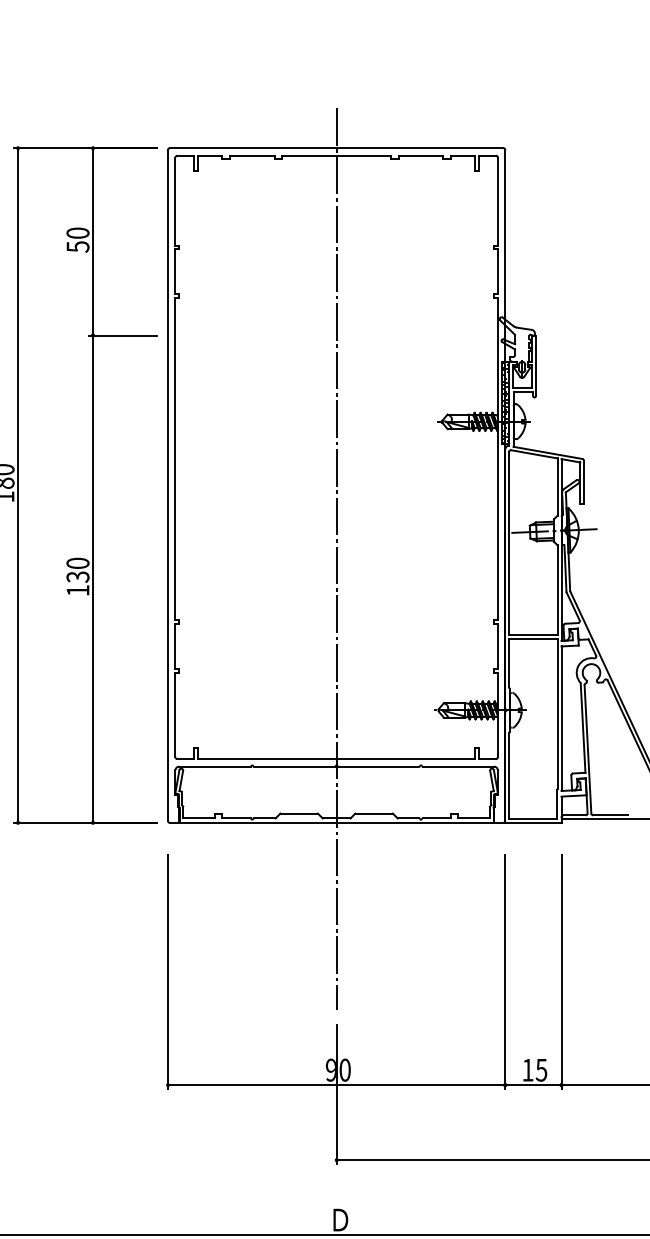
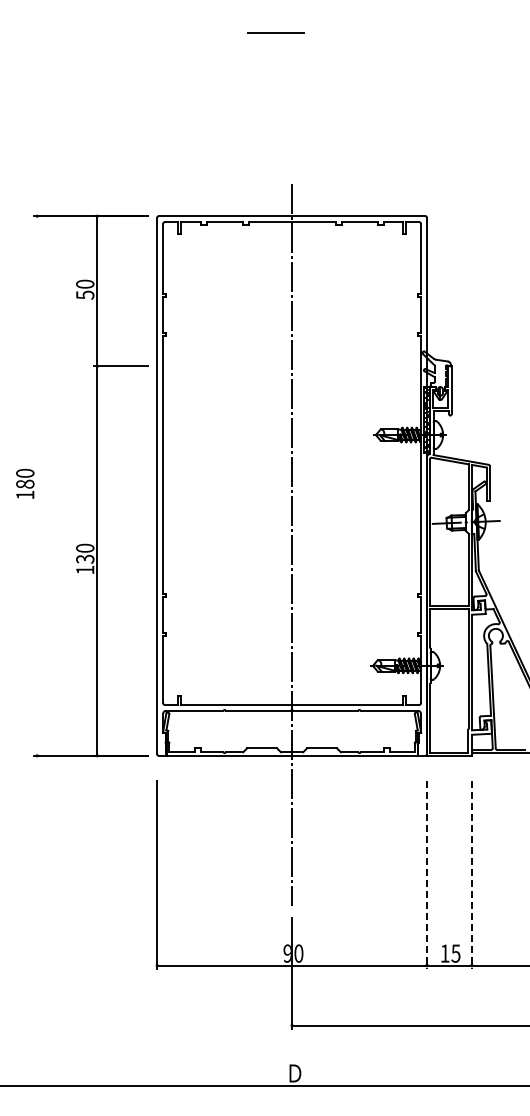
line: (18, 484) -> (37, 485), removed
line: (504, 971) -> (426, 874), solid -> dashed
line: (560, 971) -> (471, 874), solid -> dashed

